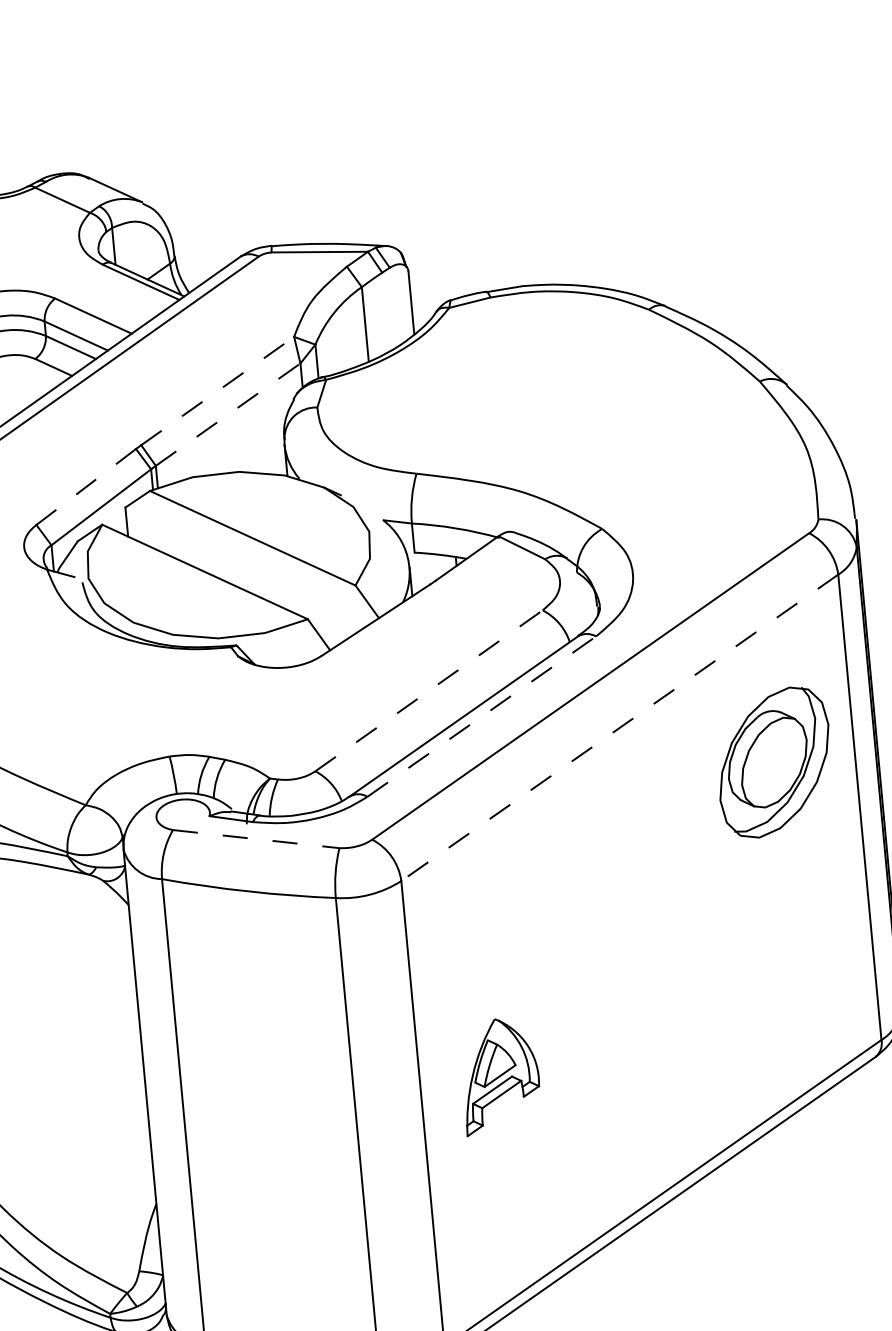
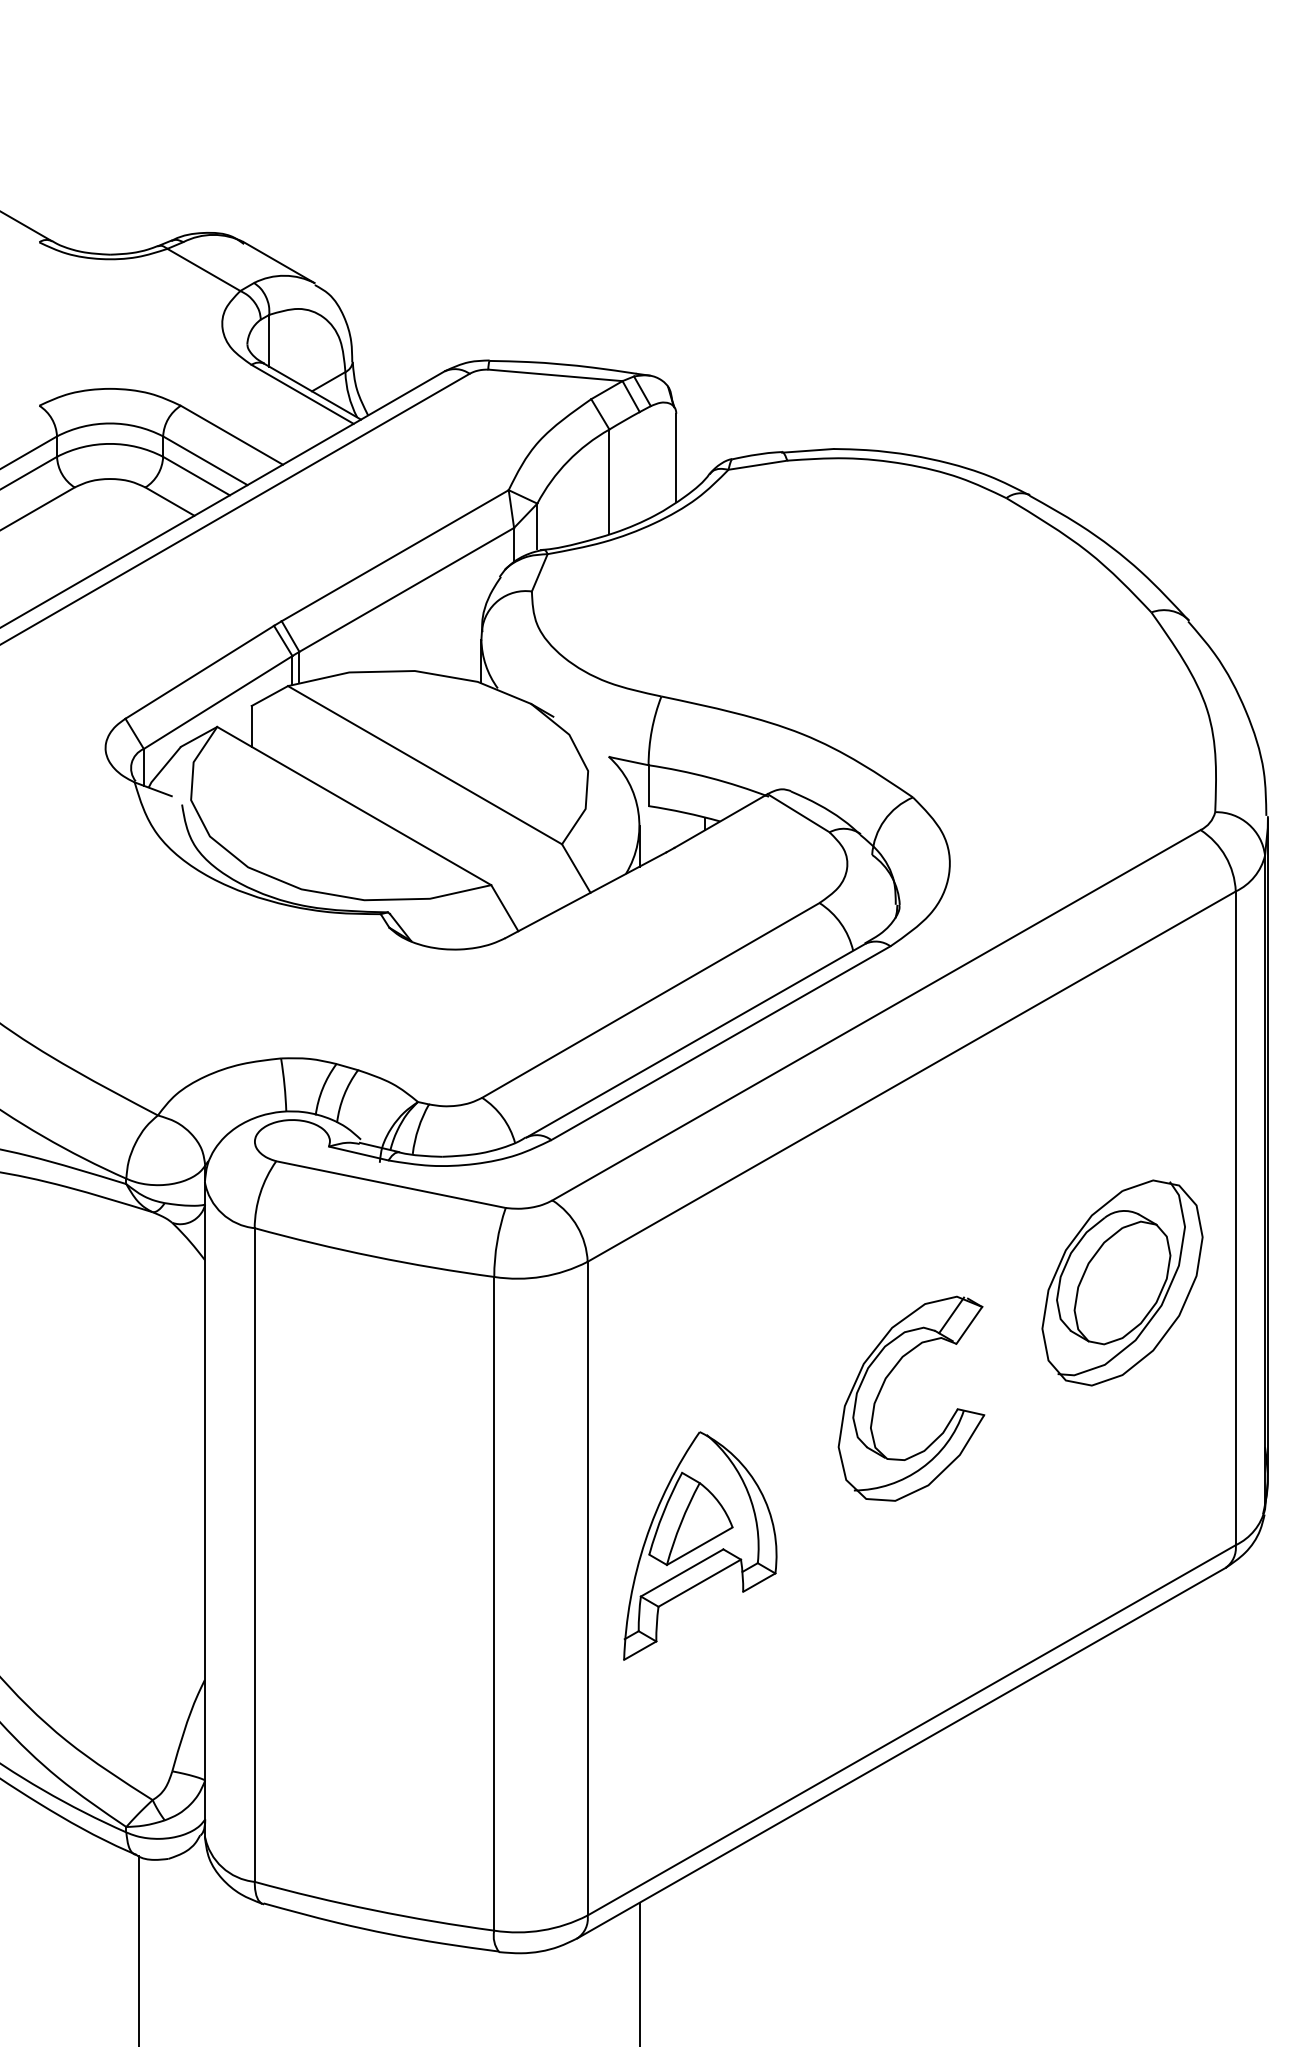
line: (217, 390) -> (395, 555), dashed -> solid
line: (227, 414) -> (406, 589), dashed -> solid
line: (86, 487) -> (199, 672), dashed -> solid
line: (428, 690) -> (650, 1000), dashed -> solid
line: (482, 716) -> (721, 1042), dashed -> solid
line: (619, 727) -> (911, 1076), dashed -> solid
part: (774, 762) -> (1122, 1282), moved
line: (256, 838) -> (391, 1184), dashed -> solid
part: (620, 950) -> (883, 1386), added
part: (500, 1075) -> (700, 1545), size x1.43

